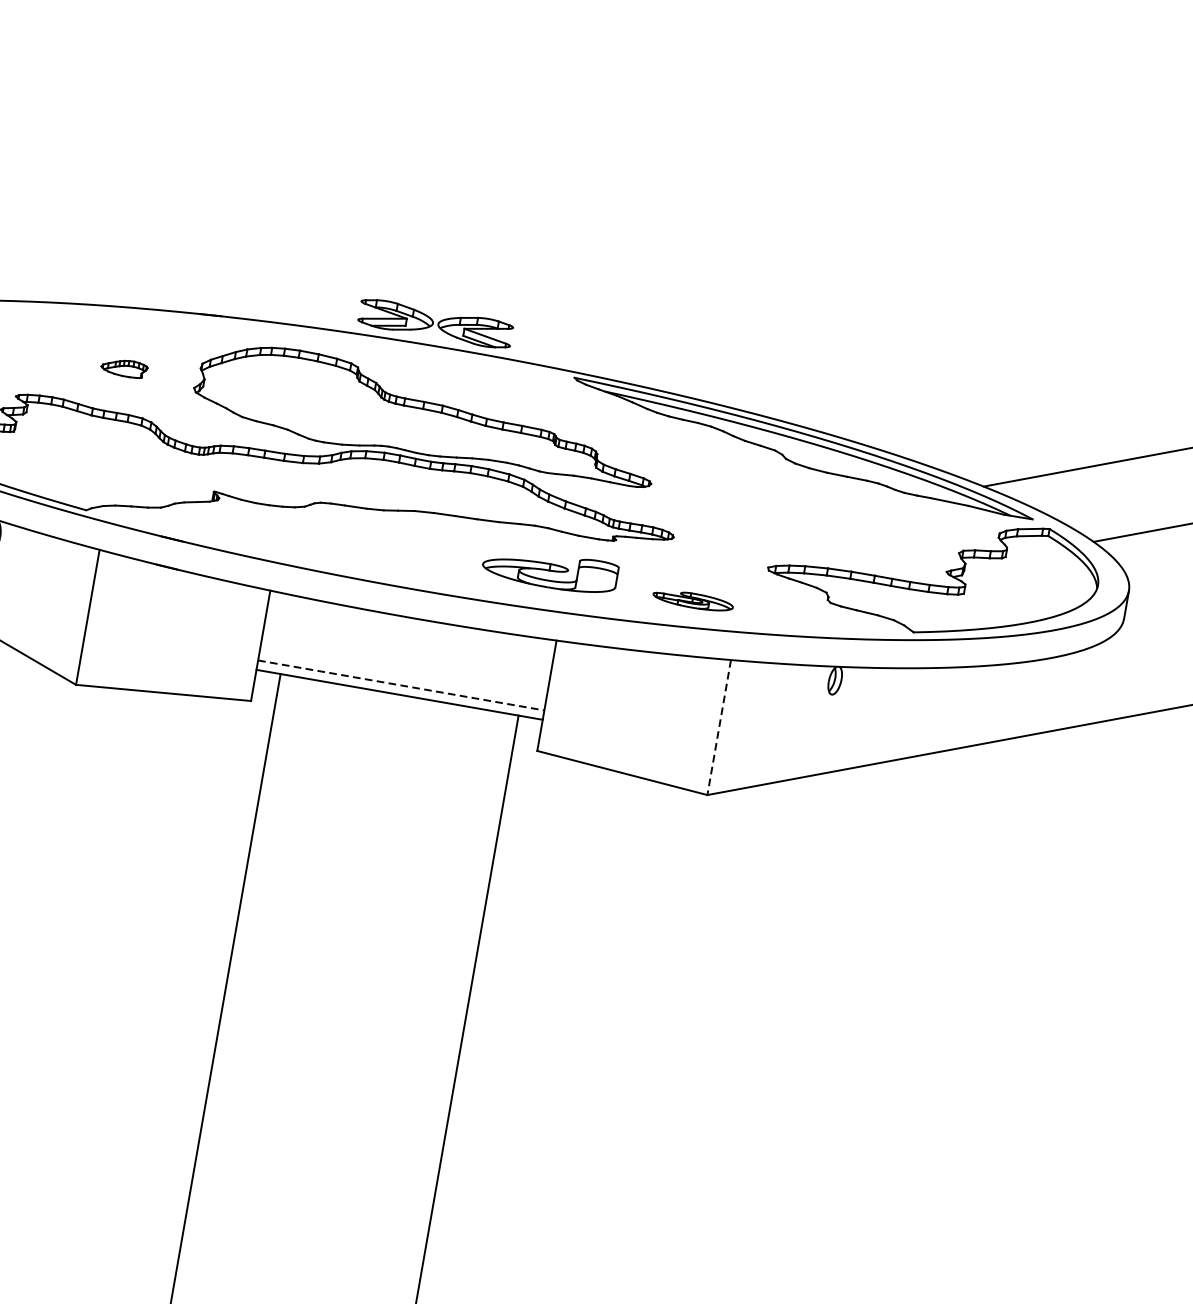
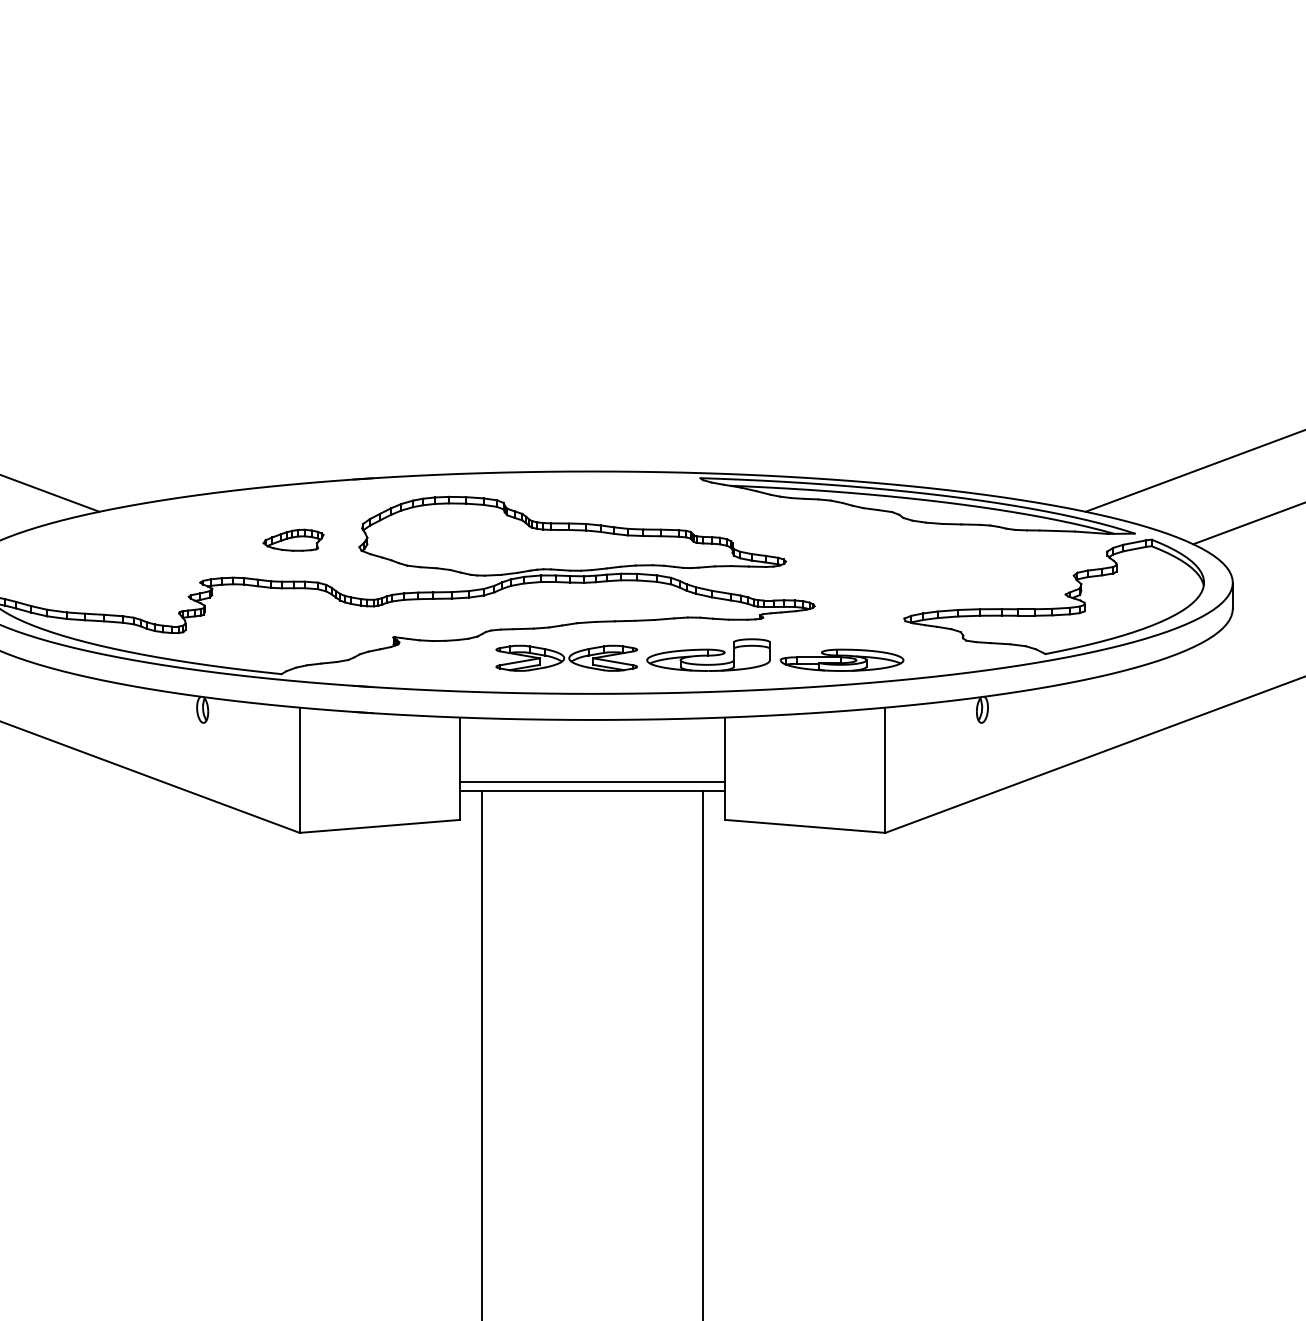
part: (435, 322) -> (566, 657), moved
part: (124, 367) -> (293, 539), size x1.43
part: (692, 599) -> (841, 659), size x1.67
line: (401, 685) -> (592, 782), dashed -> solid
line: (719, 727) -> (885, 770), dashed -> solid

